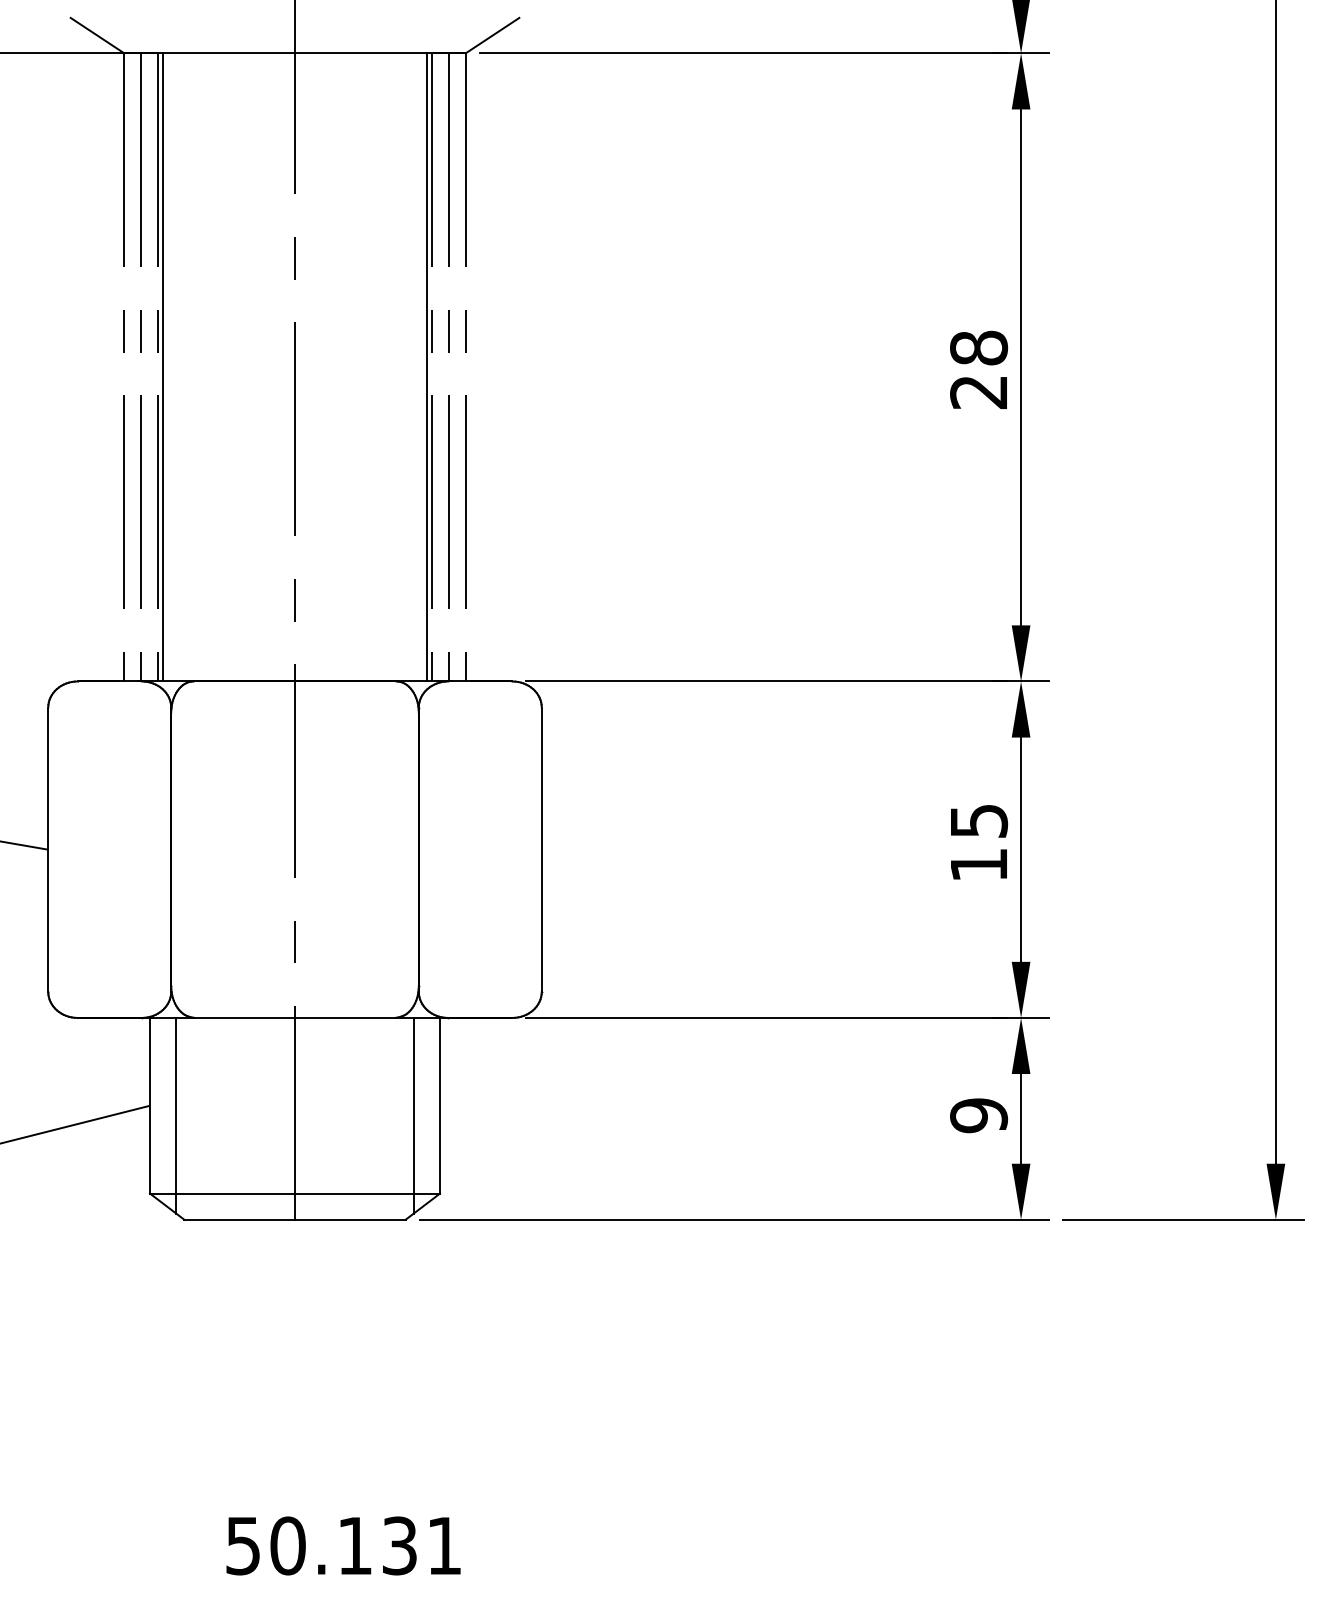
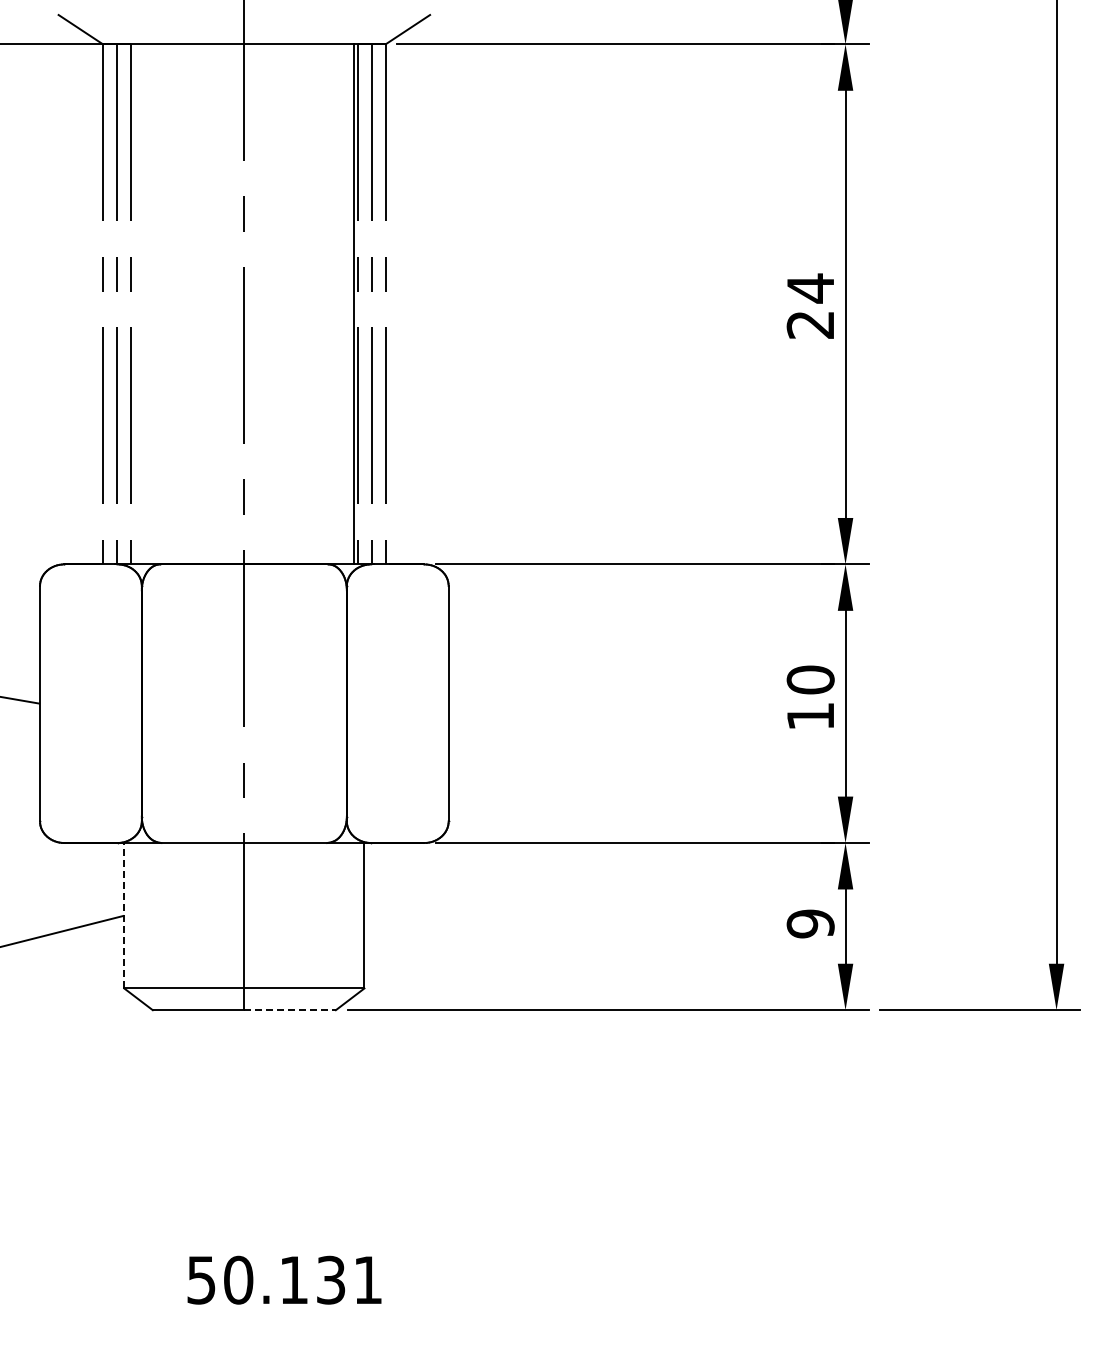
text: (978, 348) -> (810, 288), 28 -> 24
line: (163, 367) -> (135, 304), removed
text: (978, 820) -> (810, 679), 15 -> 10
line: (150, 1105) -> (124, 915), solid -> dashed
line: (176, 1116) -> (146, 924), removed
line: (413, 1116) -> (342, 924), removed
line: (350, 1220) -> (290, 1010), solid -> dashed

